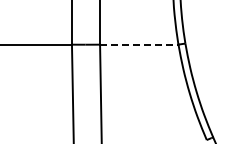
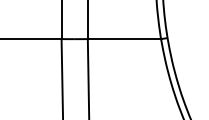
line: (139, 44) -> (124, 38), dashed -> solid

